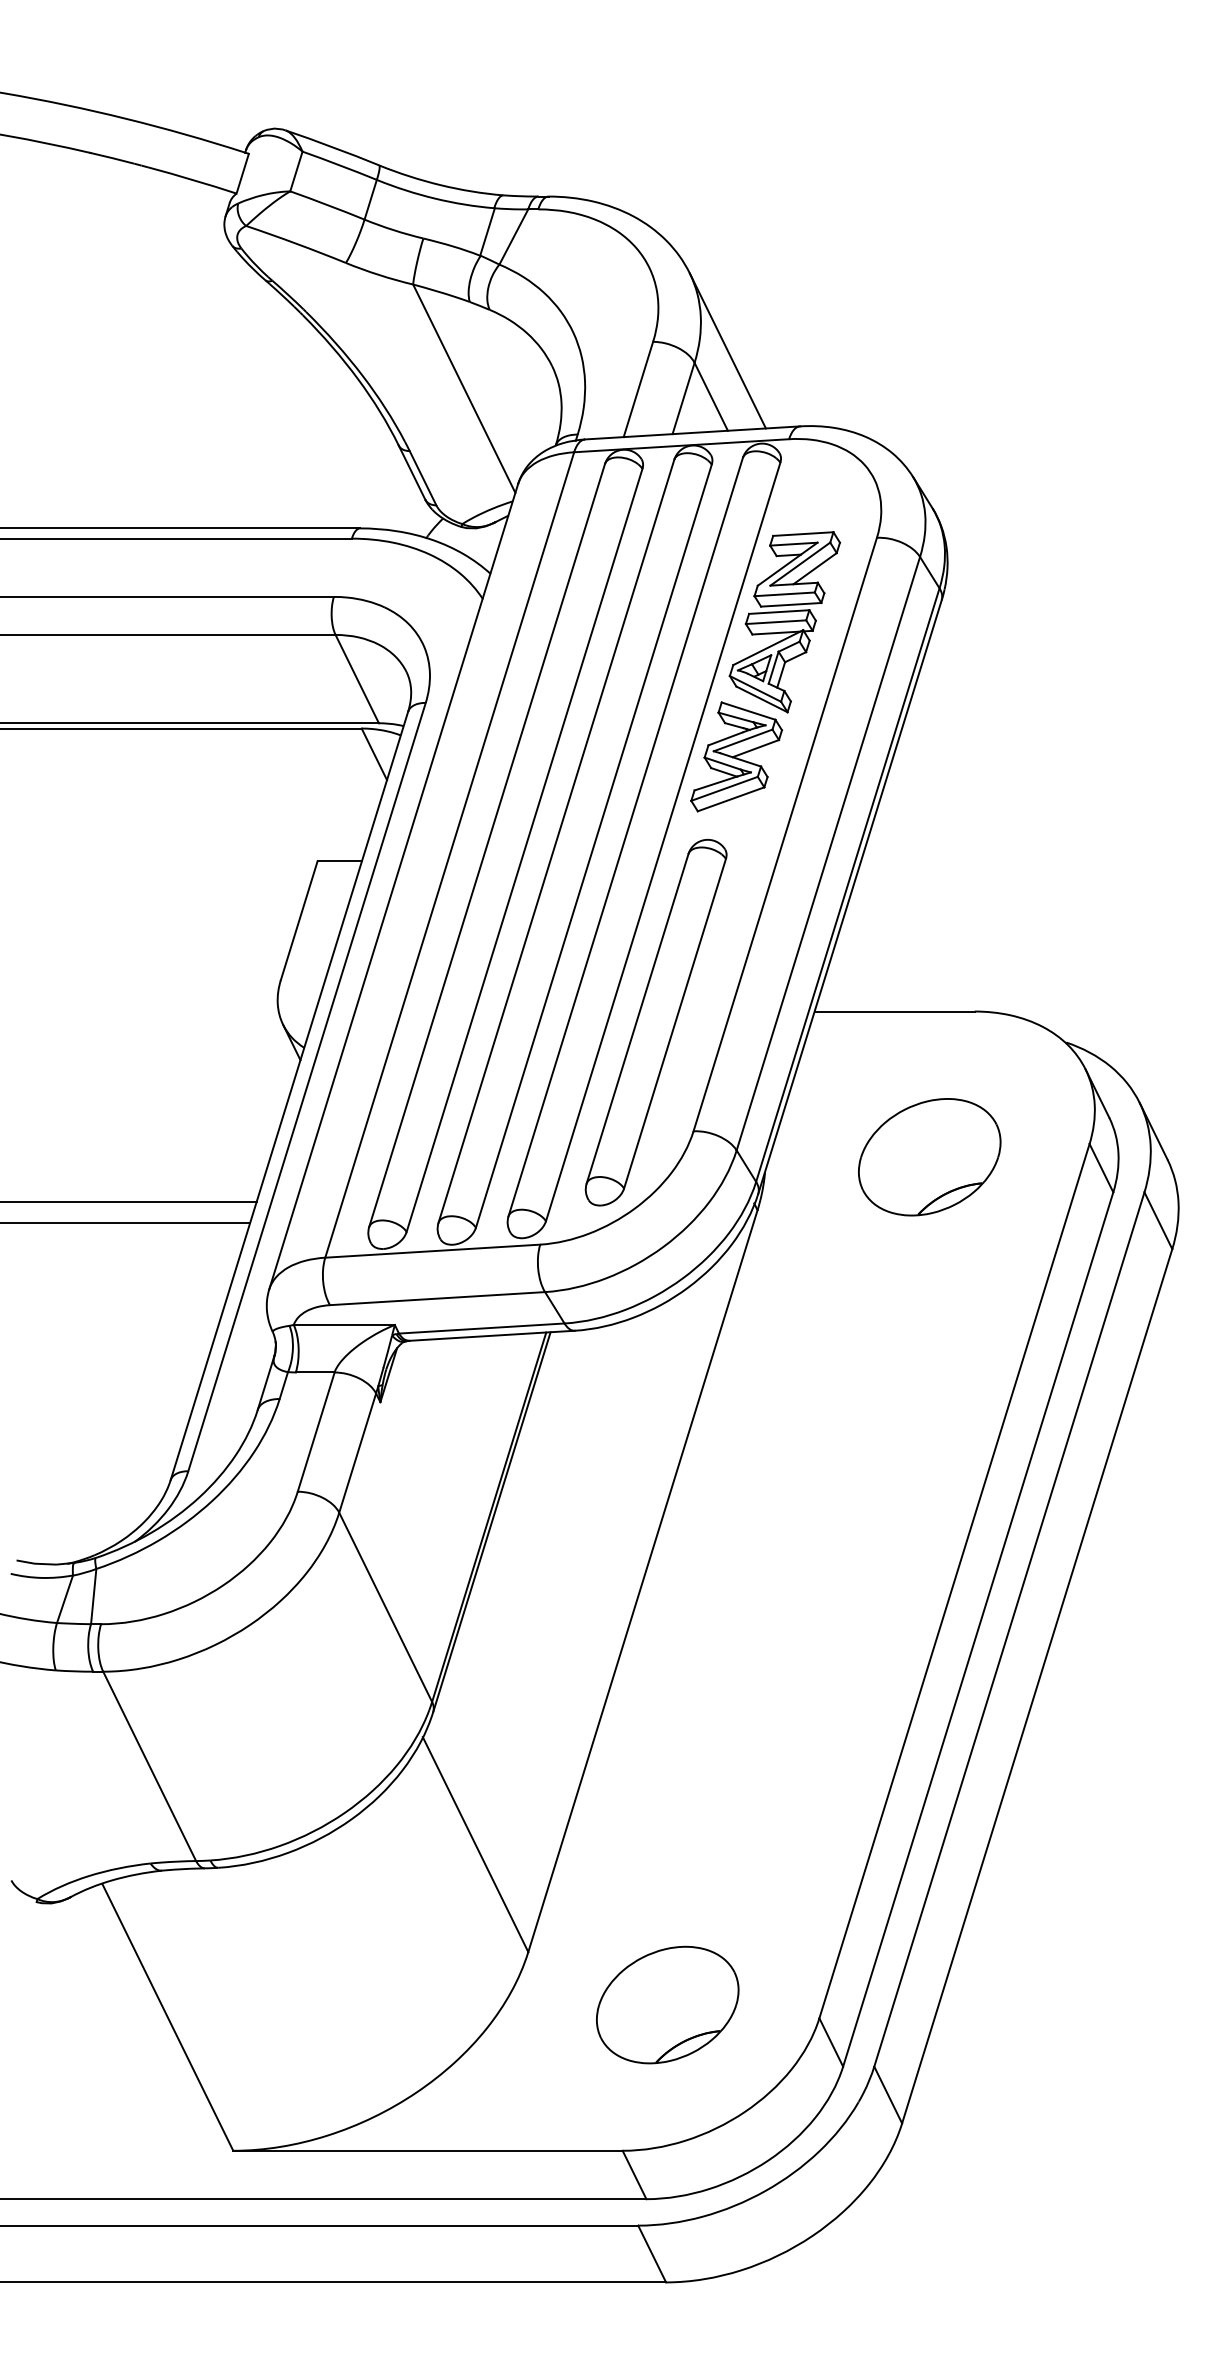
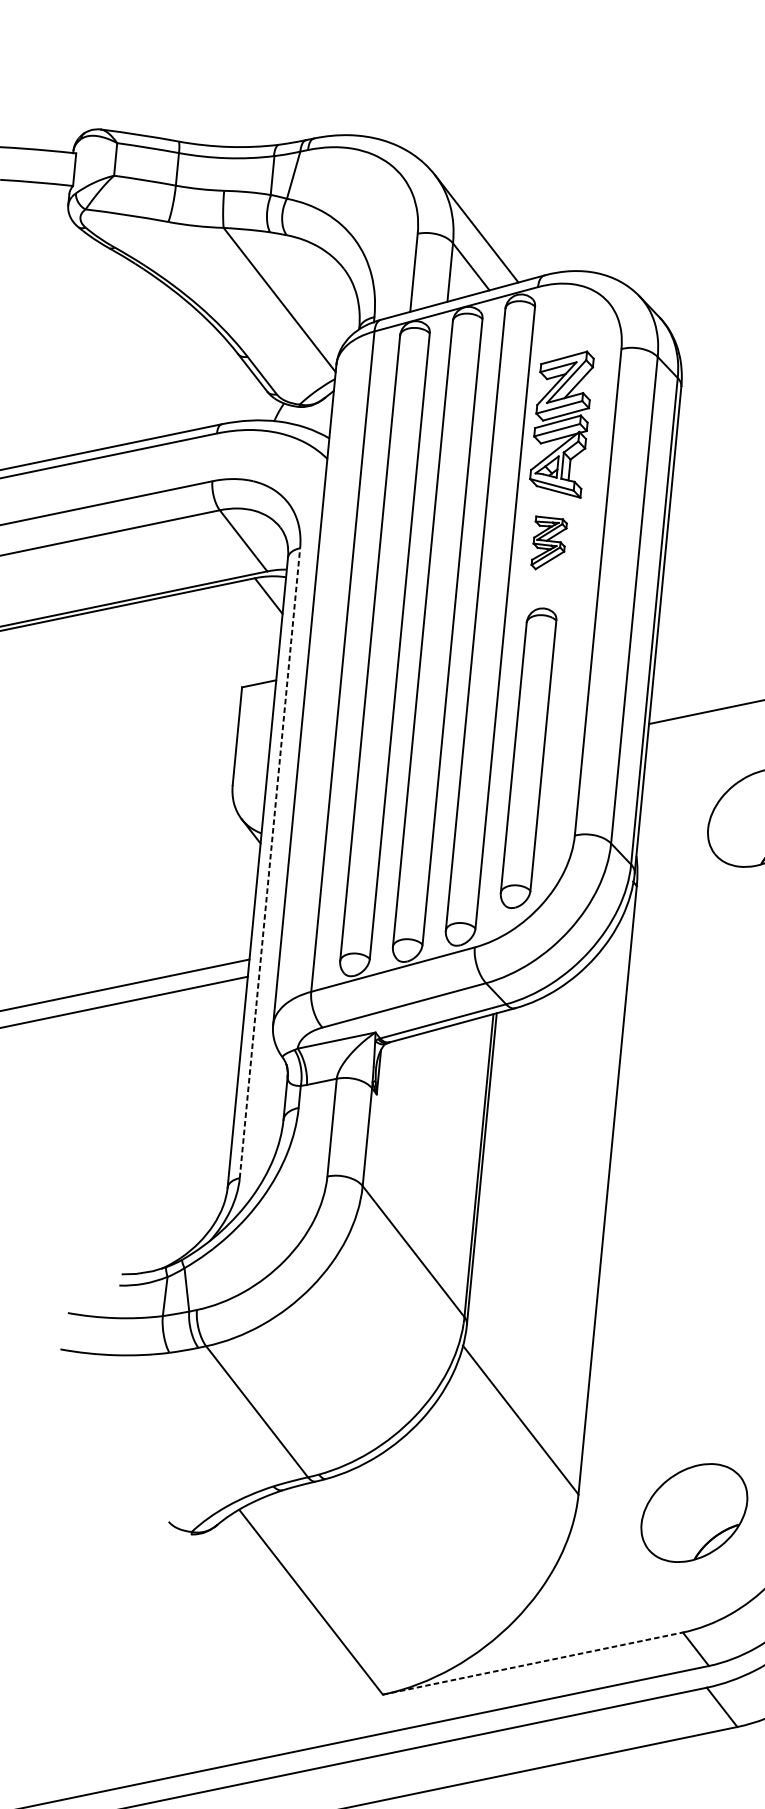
part: (736, 756) -> (548, 539), size x0.6
line: (307, 1086) -> (270, 862), solid -> dashed
line: (427, 2150) -> (532, 1663), solid -> dashed

